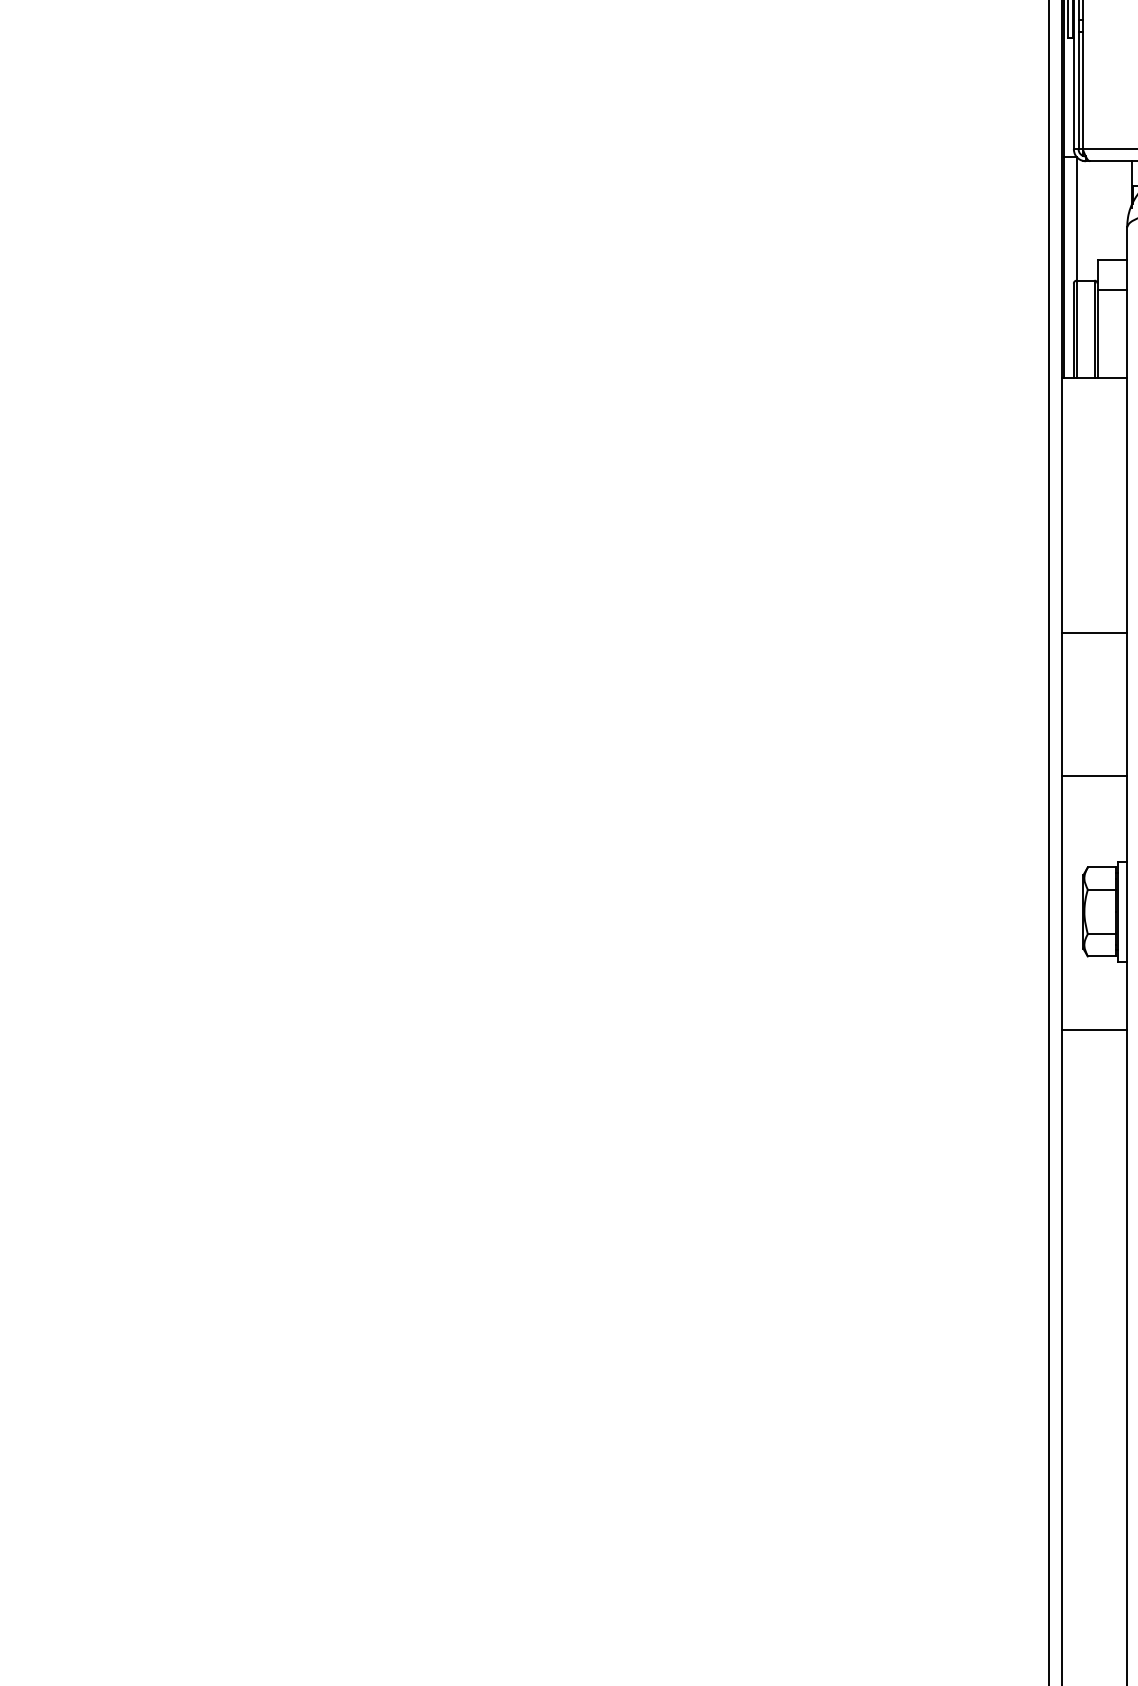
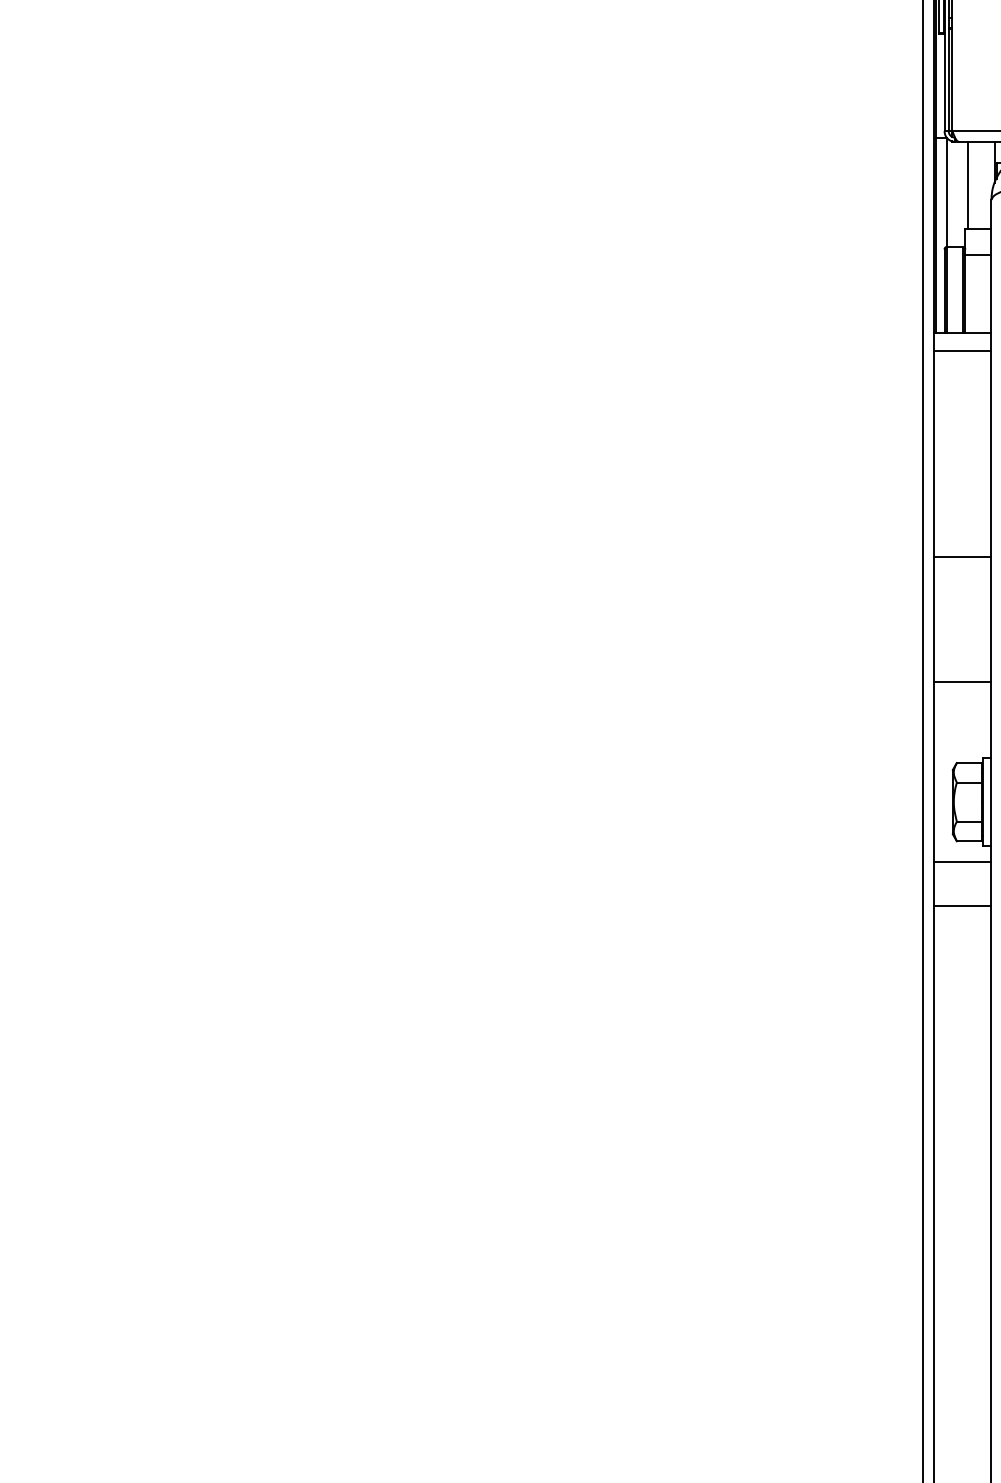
line: (1100, 210) -> (968, 185), added
line: (1094, 399) -> (962, 351), added
line: (1094, 980) -> (962, 862), added

